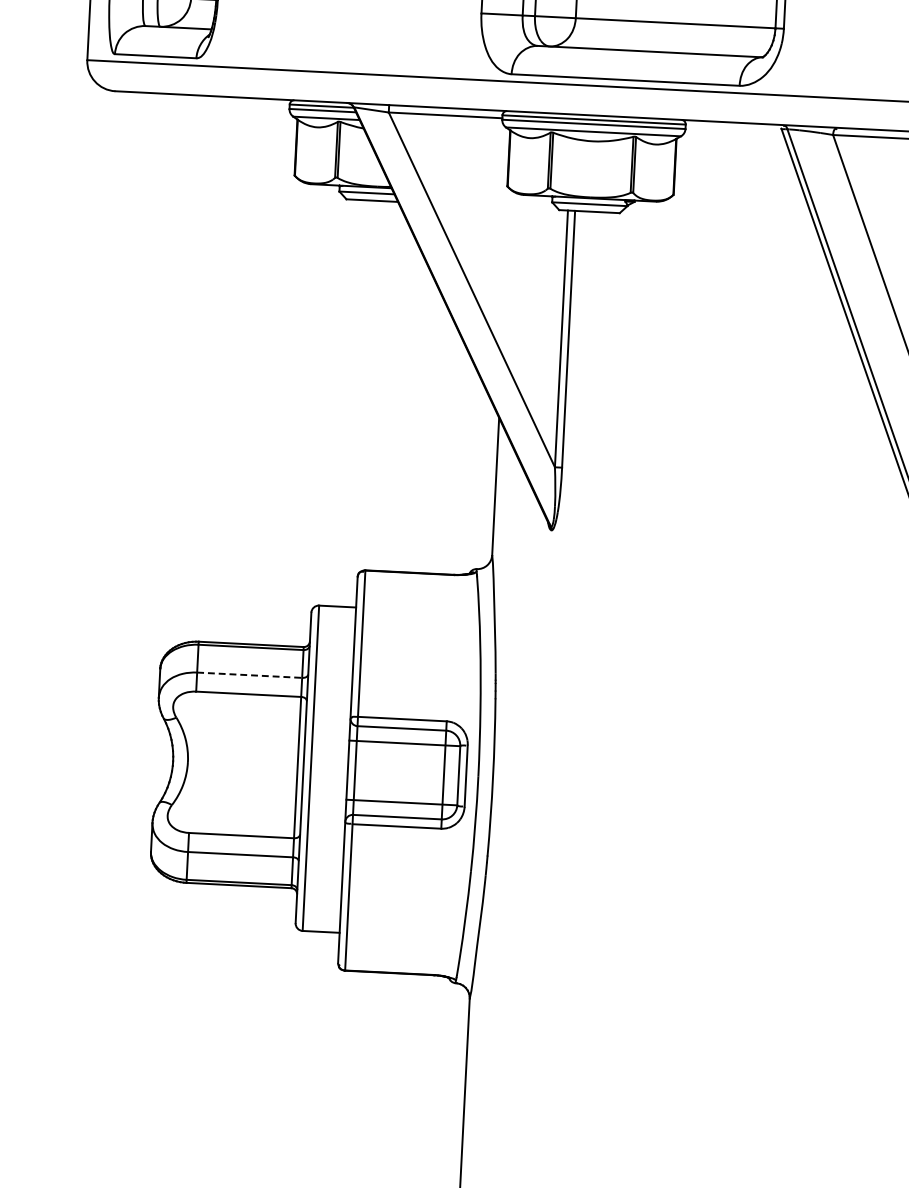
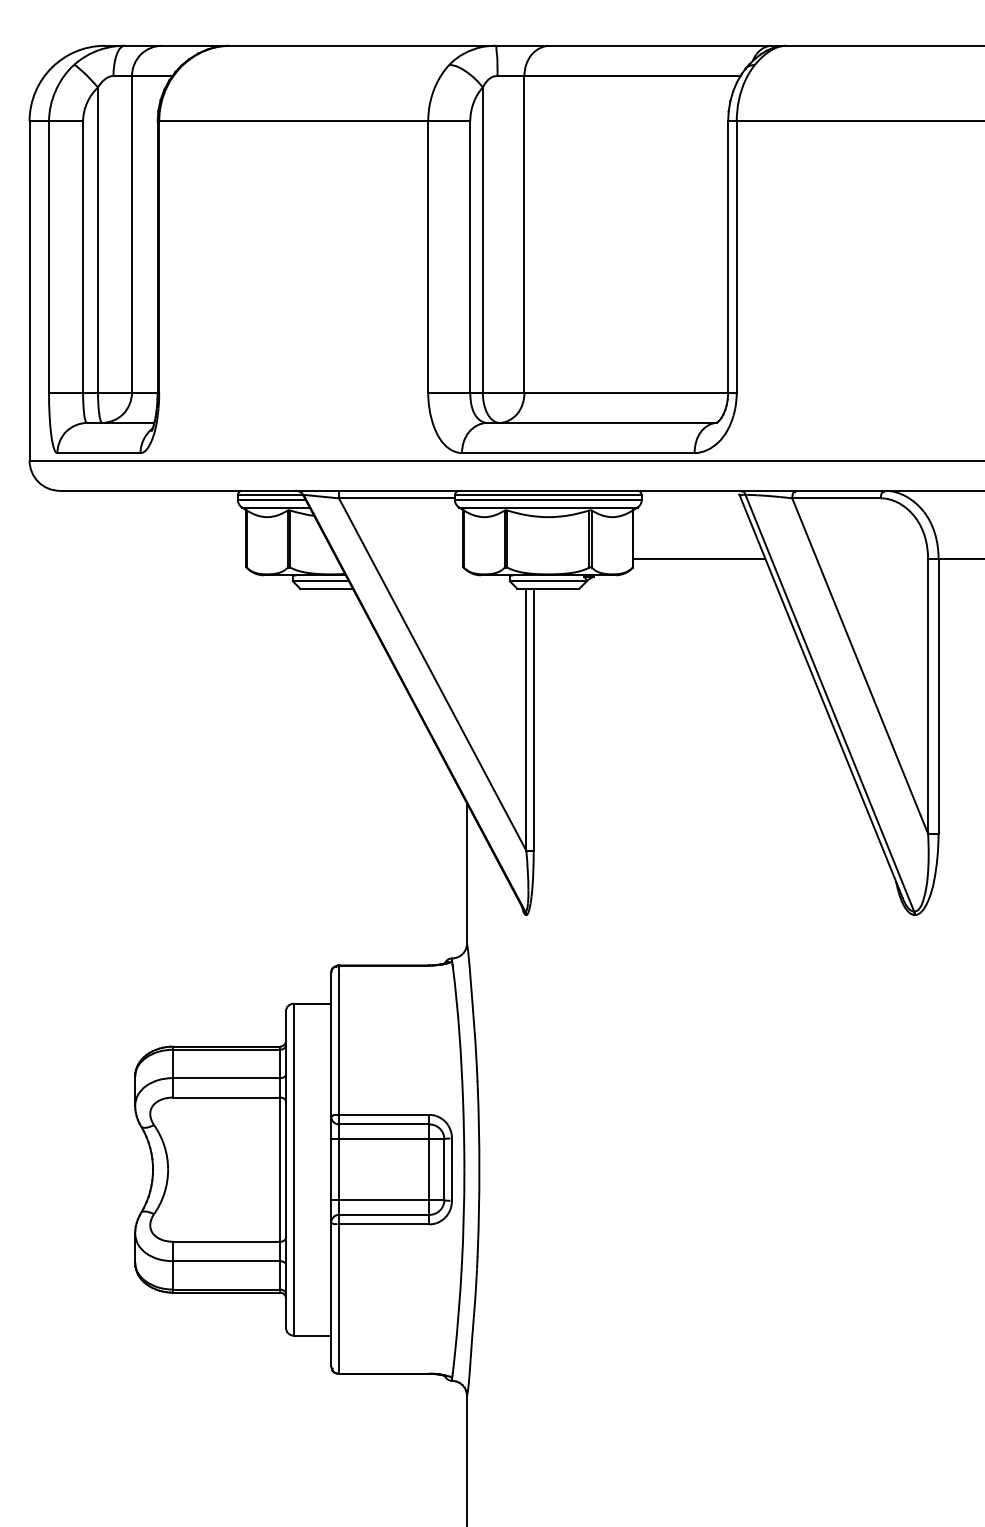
line: (739, 189) -> (699, 558), added
line: (249, 675) -> (226, 1078), dashed -> solid

